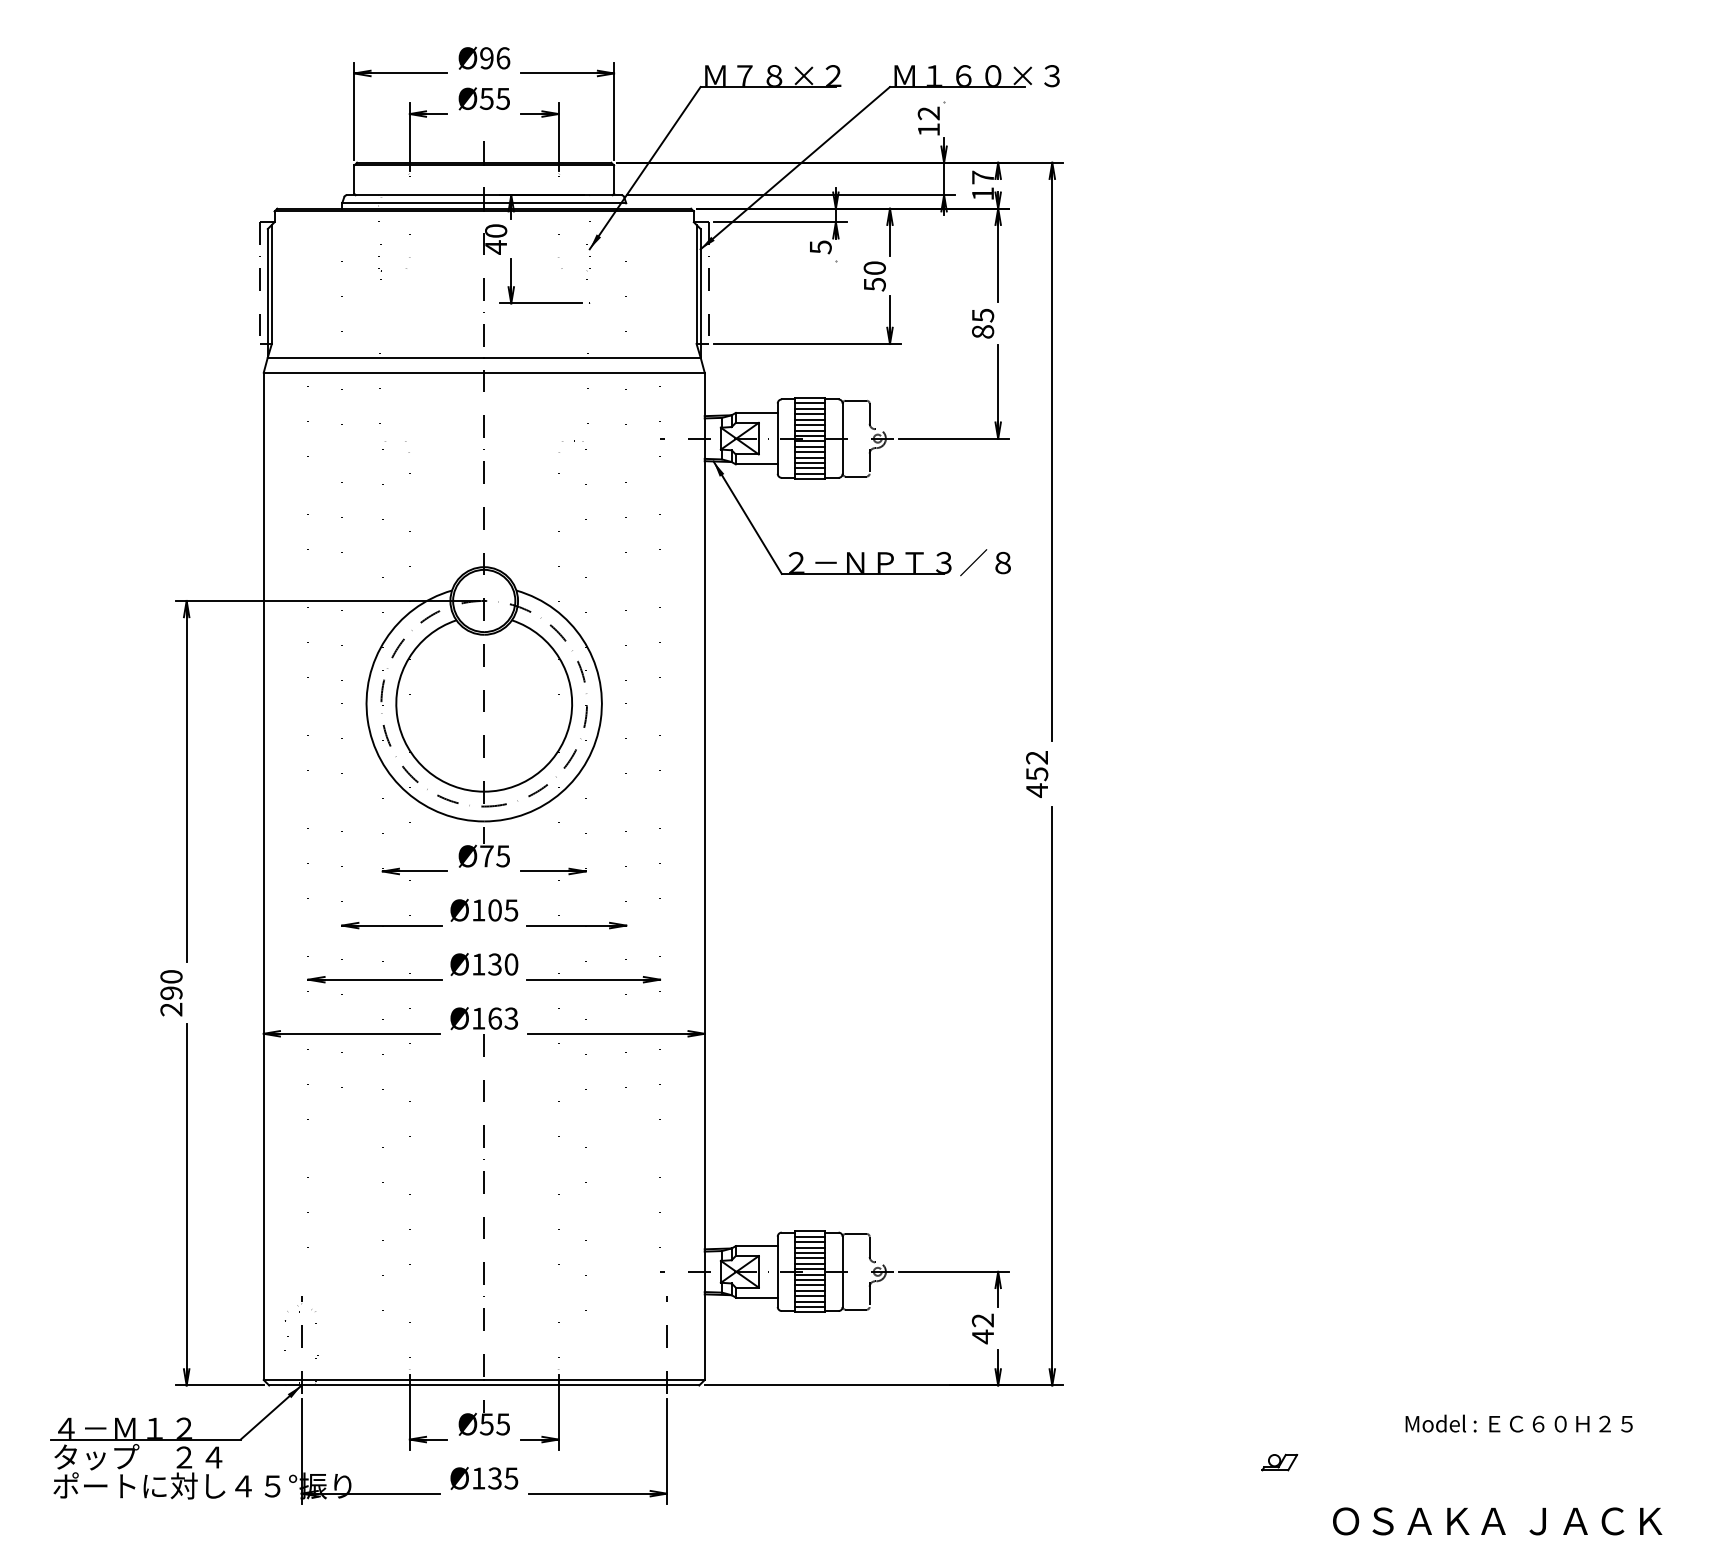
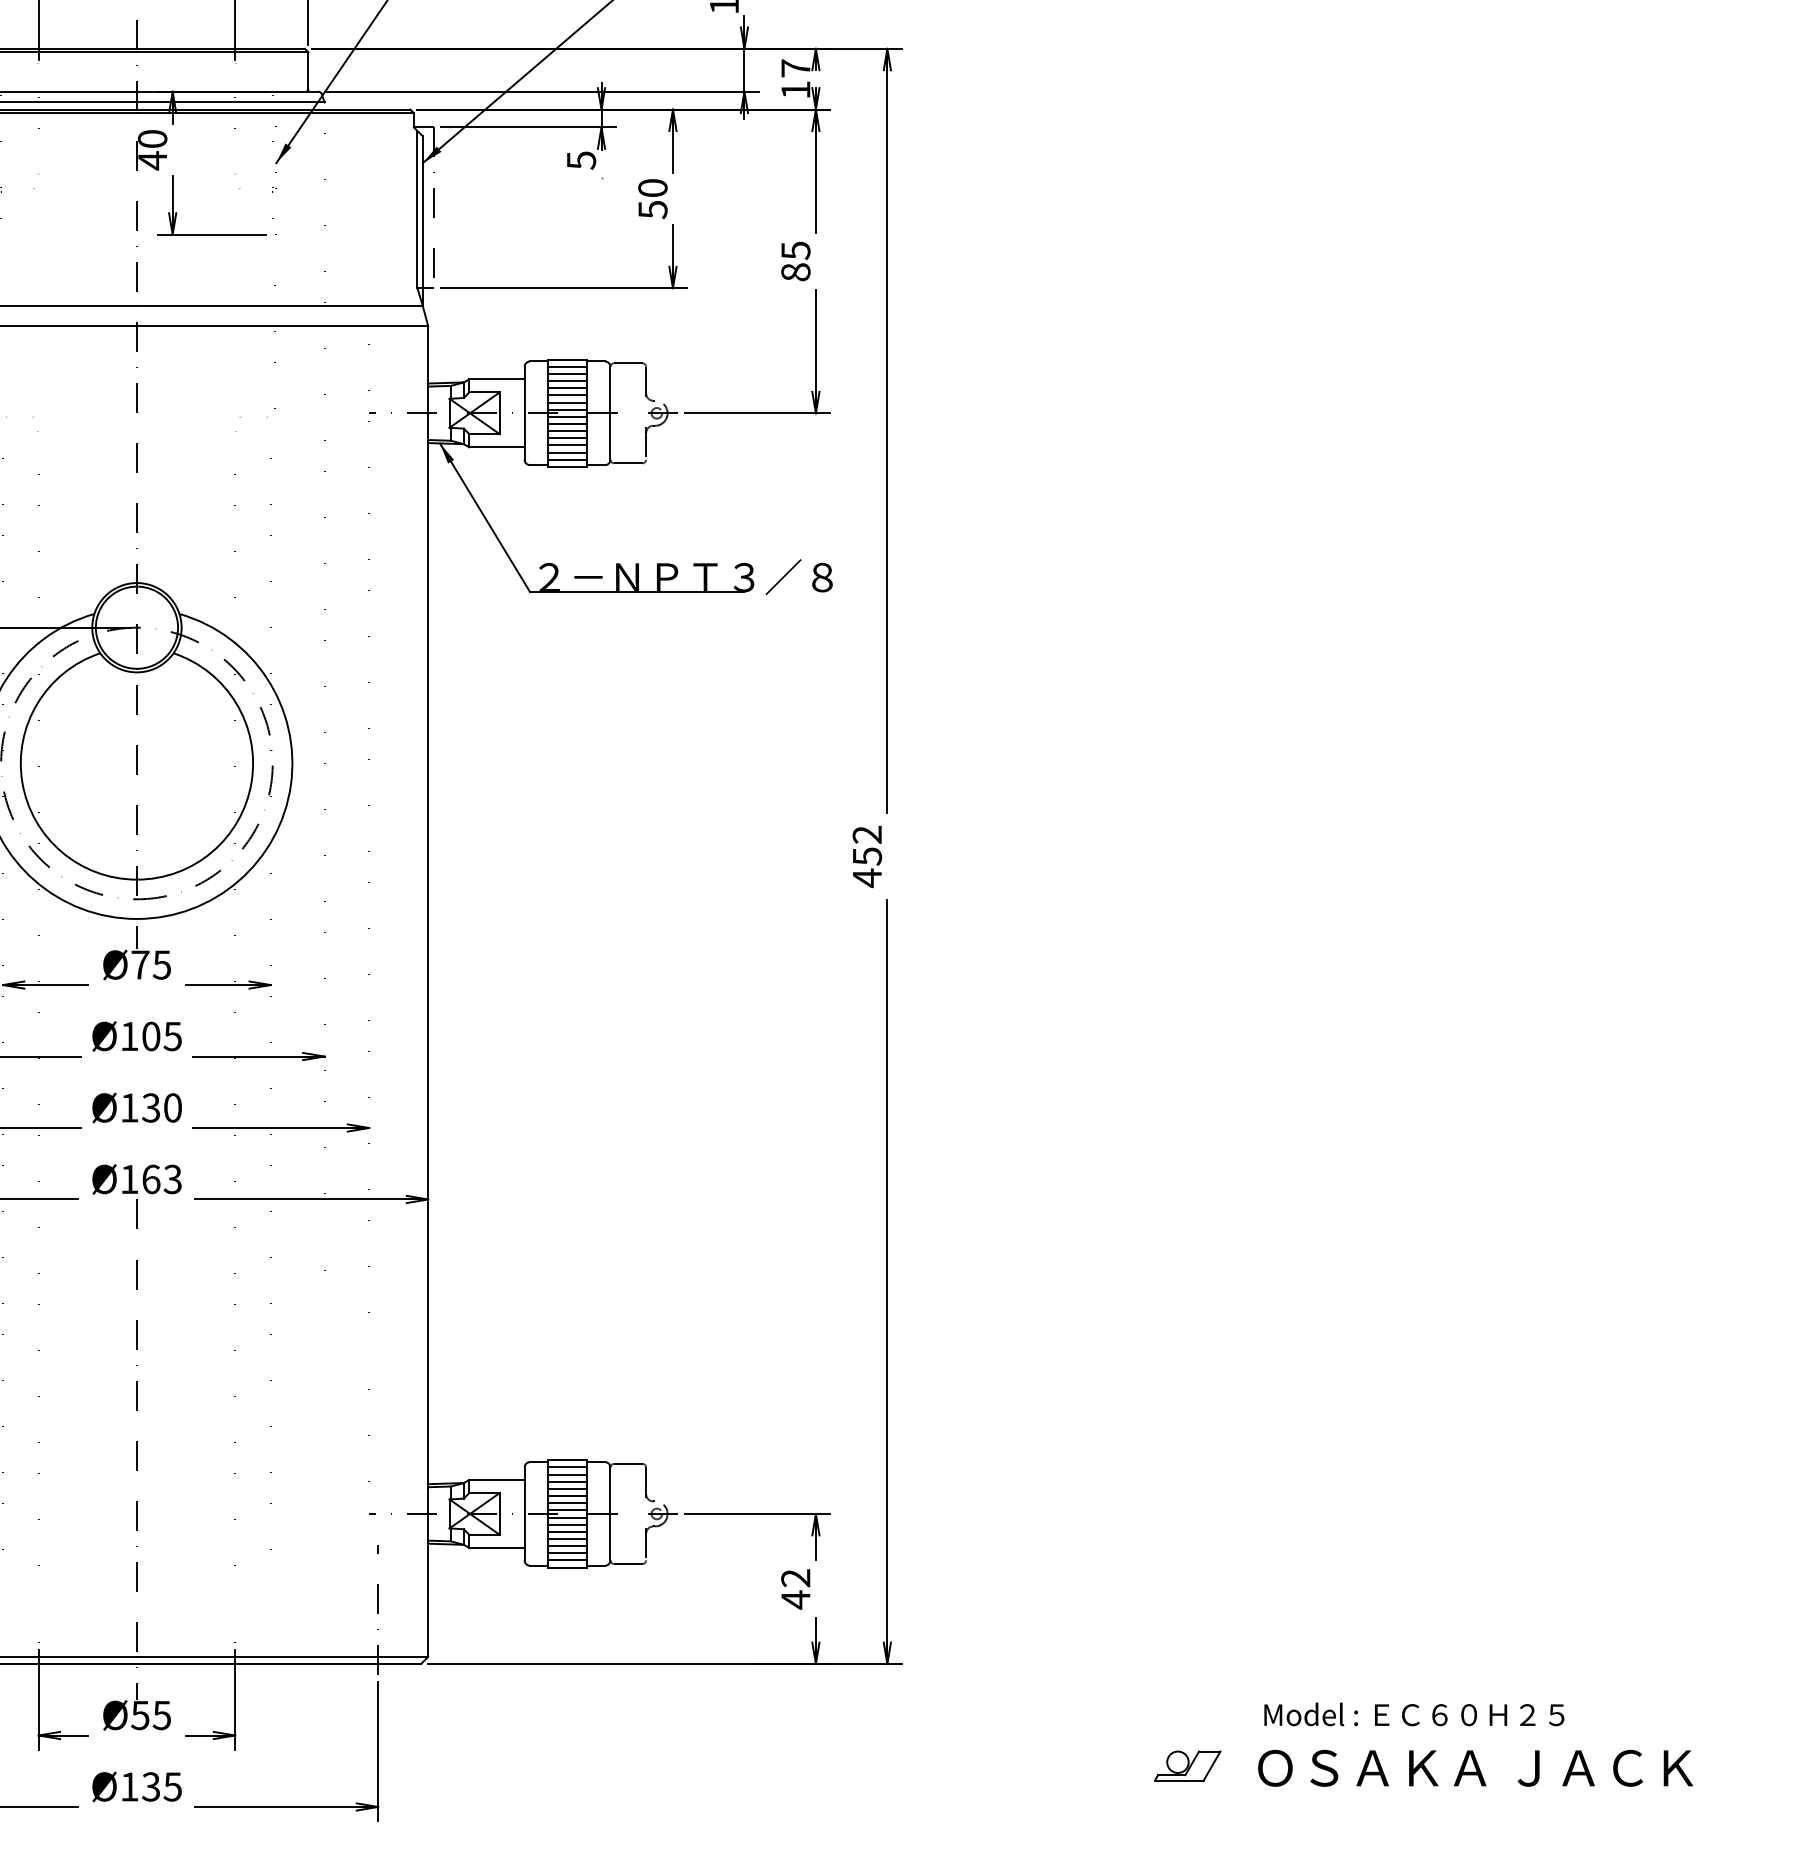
text: (1518, 1423) -> (1413, 1714), moved
part: (1279, 1462) -> (1187, 1765), size x1.43
text: (1497, 1521) -> (1475, 1768), moved

